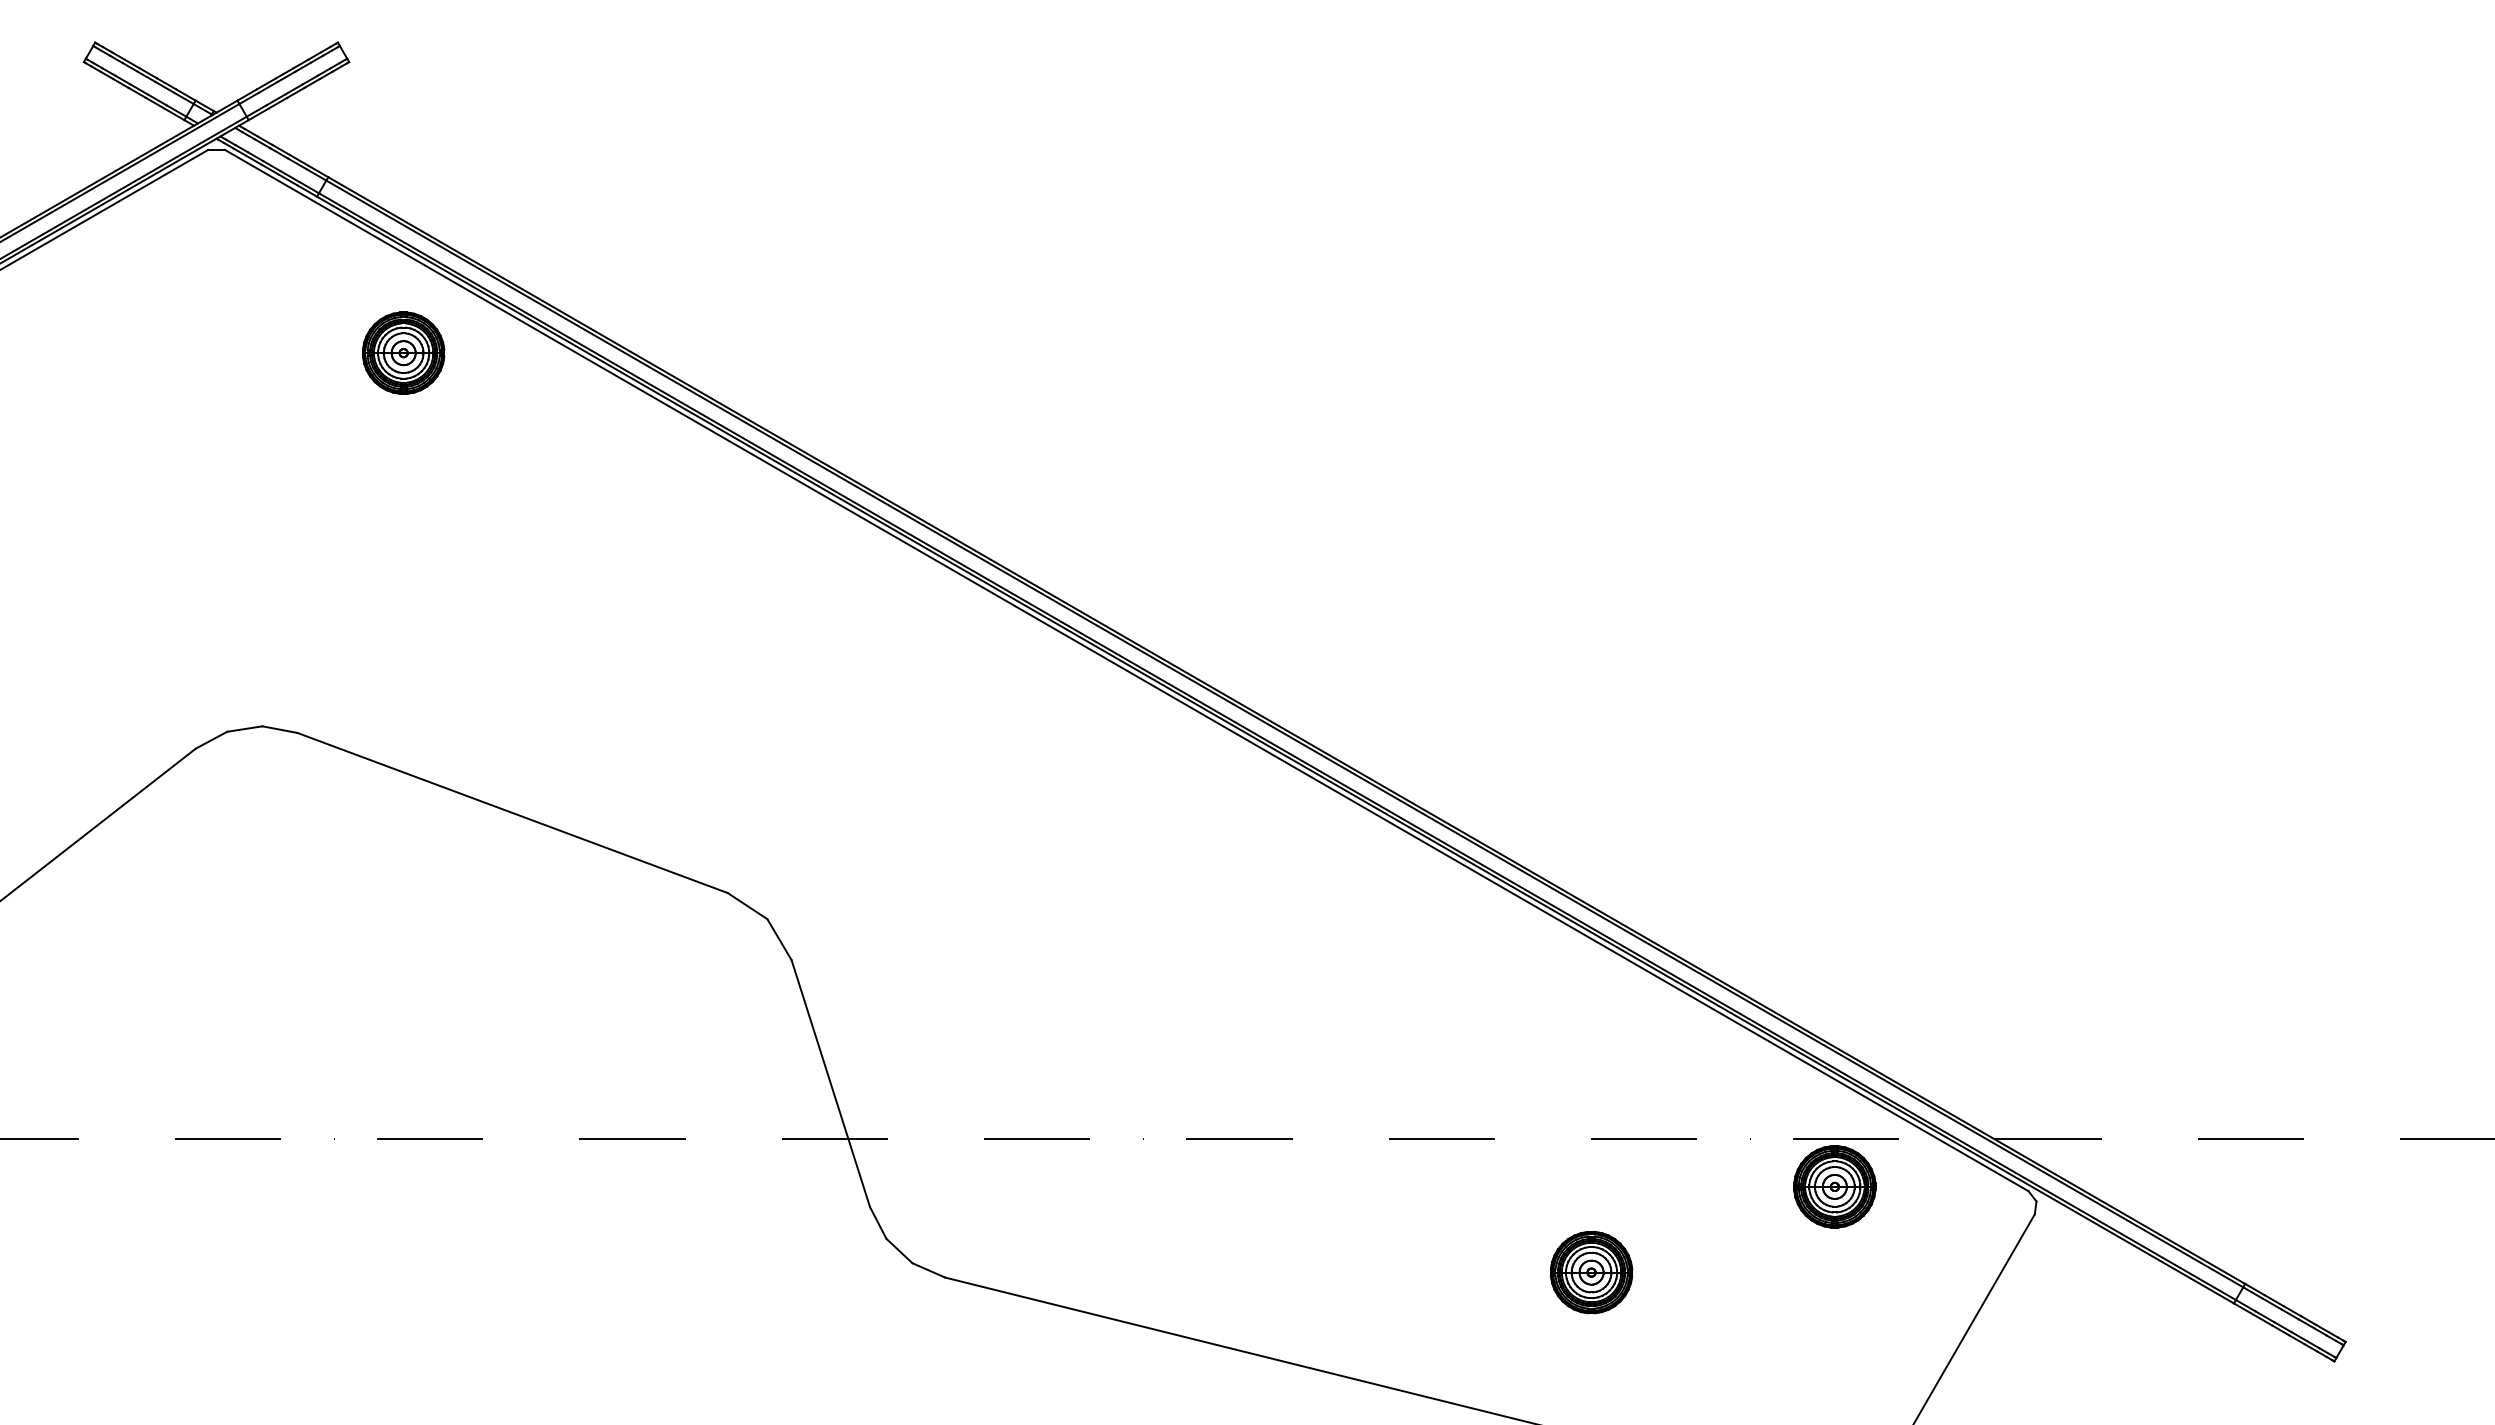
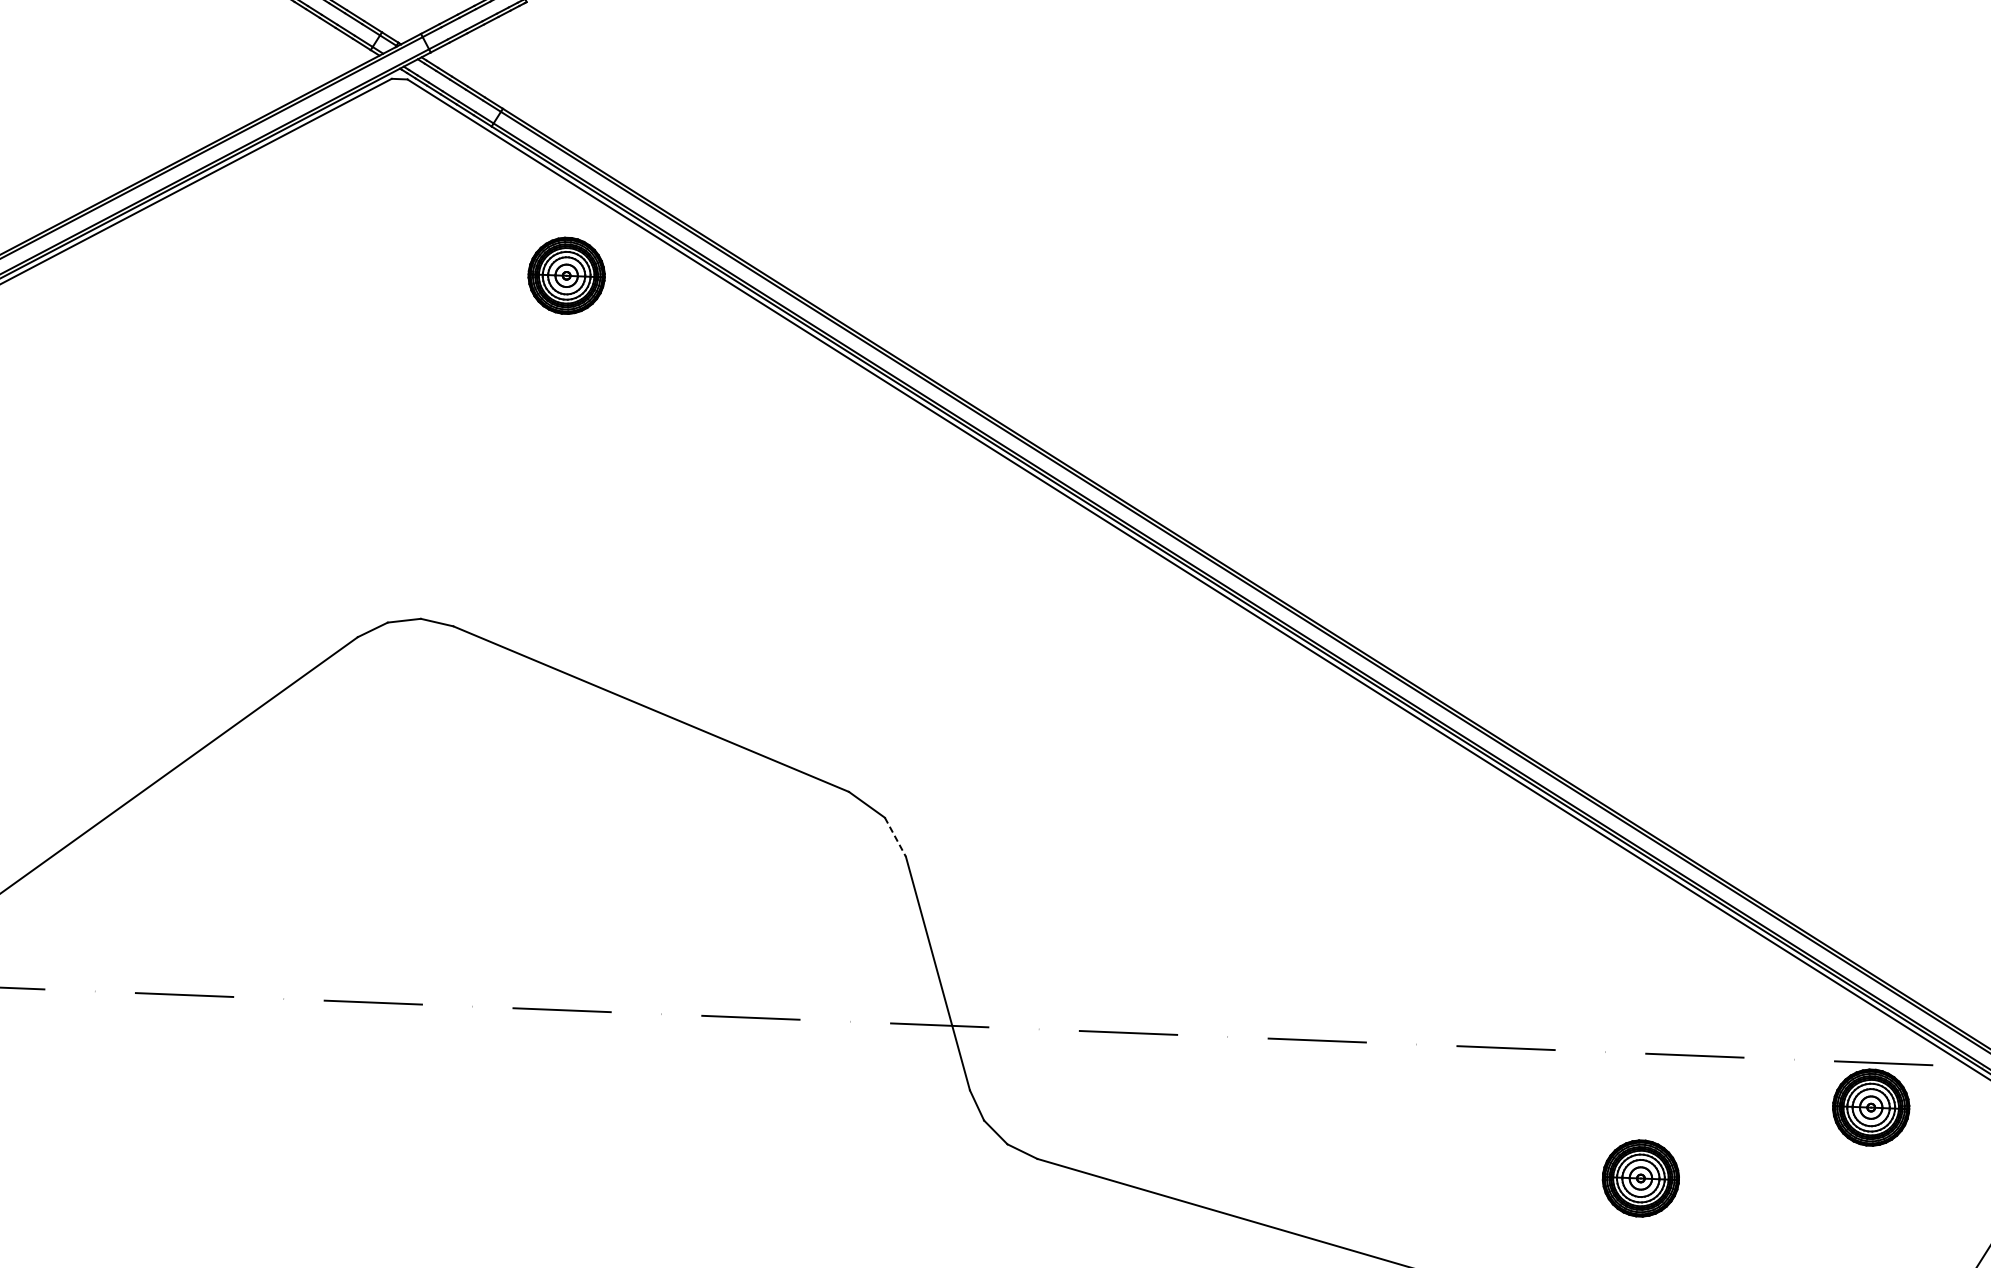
line: (779, 939) -> (895, 837), solid -> dashed

